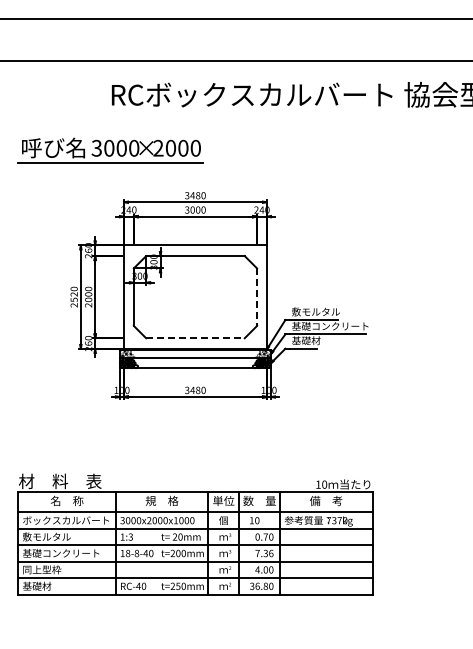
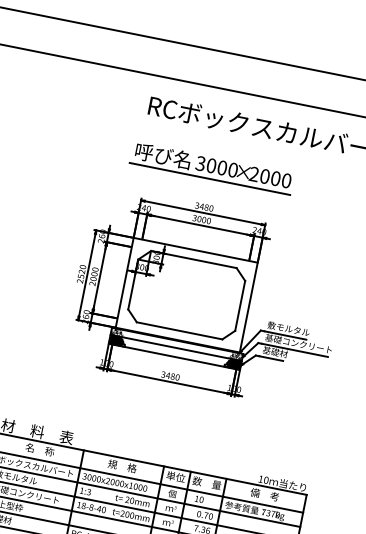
part: (110, 150) -> (212, 167), moved
line: (257, 297) -> (240, 306), dashed -> solid
line: (195, 338) -> (179, 331), dashed -> solid

